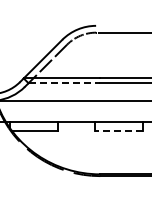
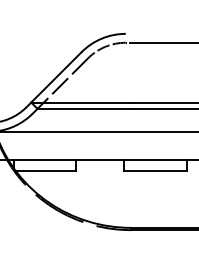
line: (64, 83) -> (84, 109), dashed -> solid
line: (118, 131) -> (155, 171), dashed -> solid

